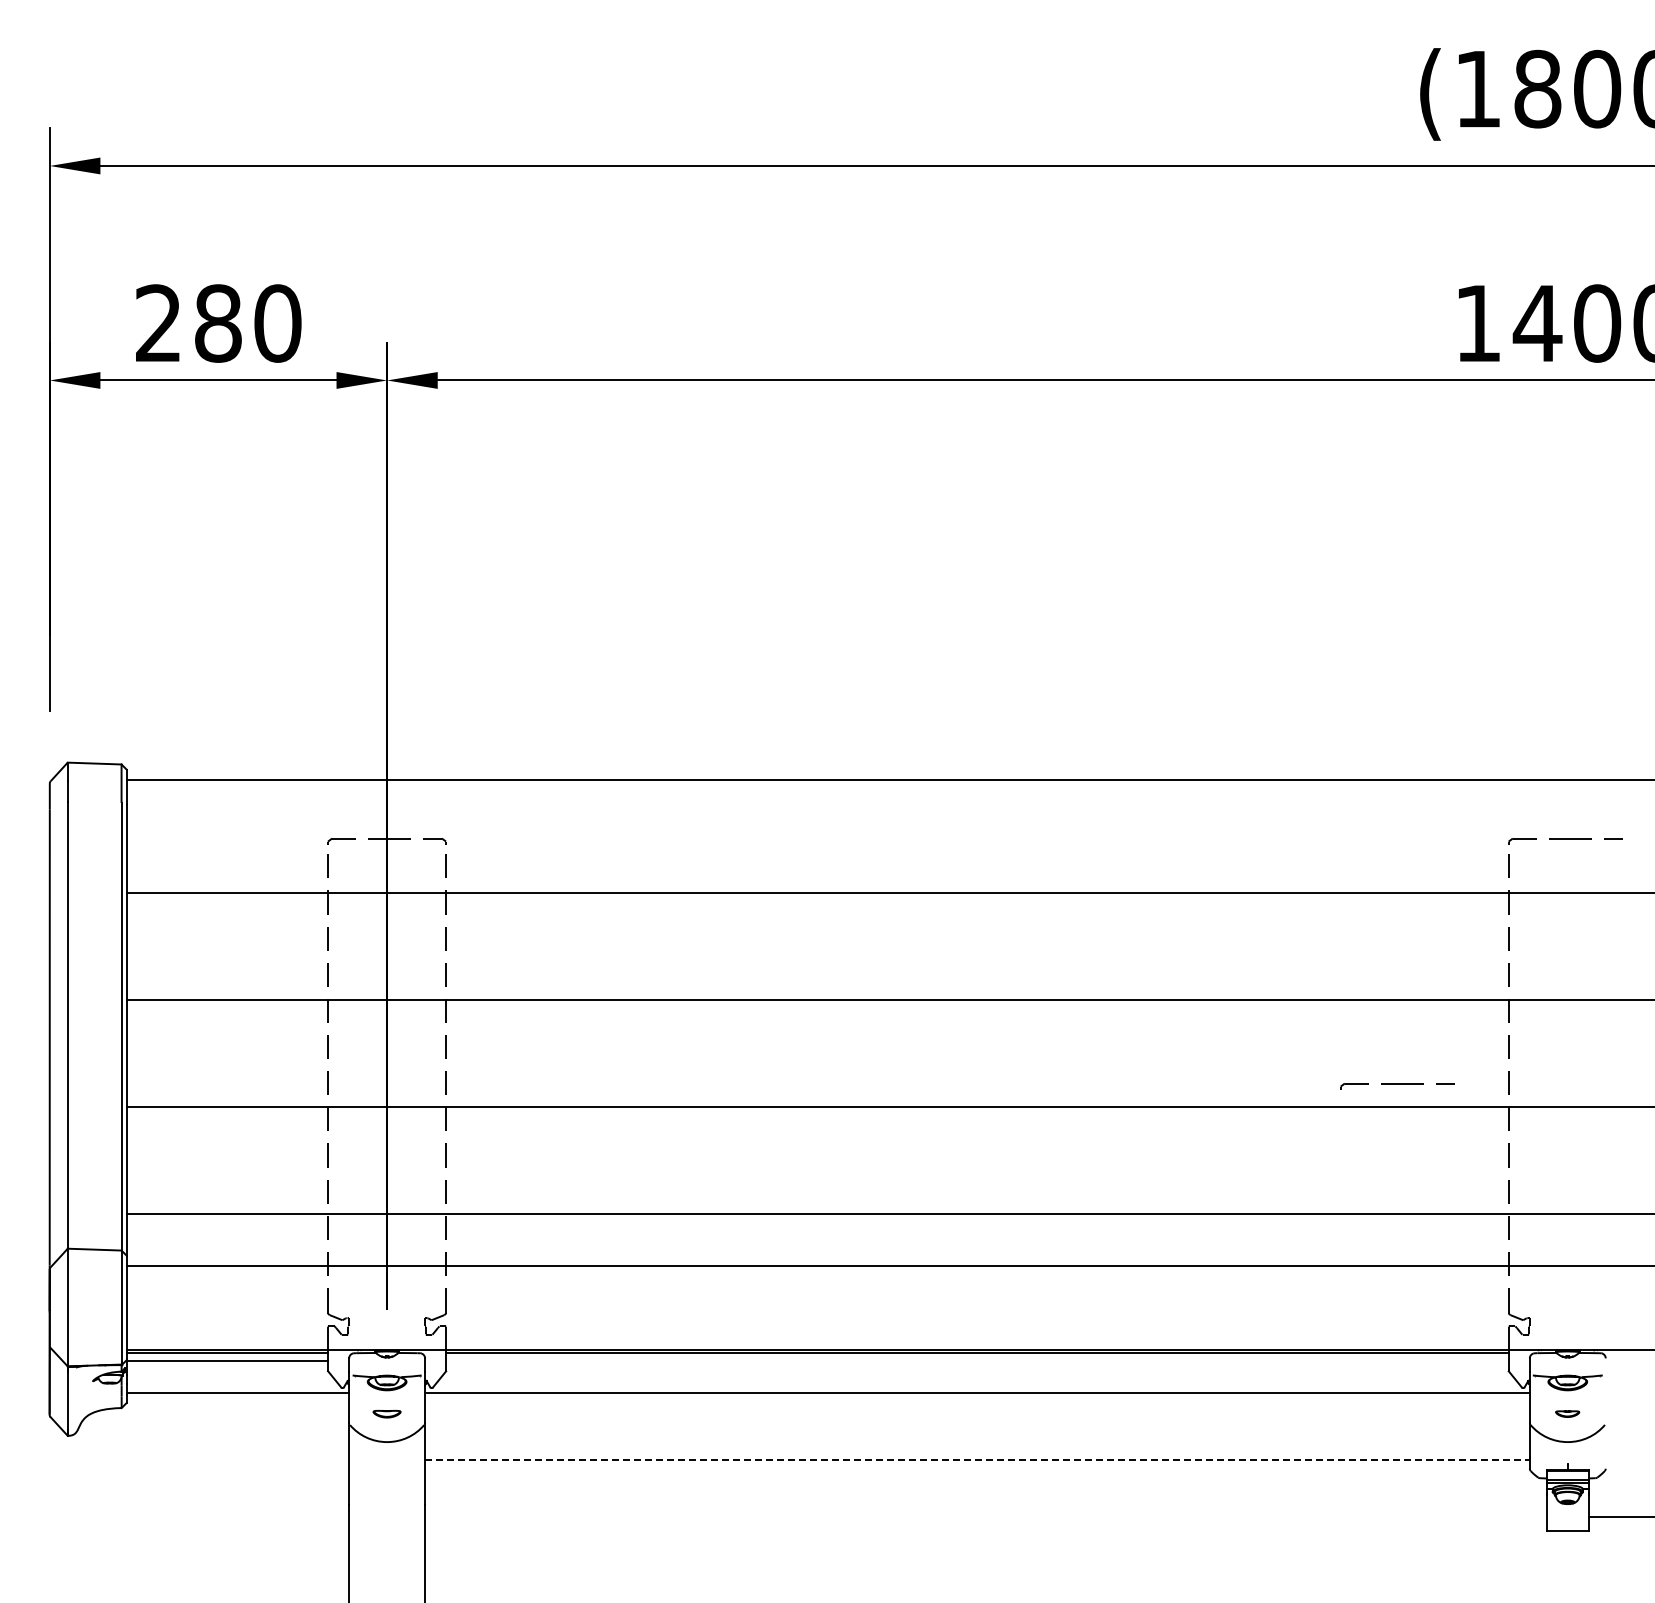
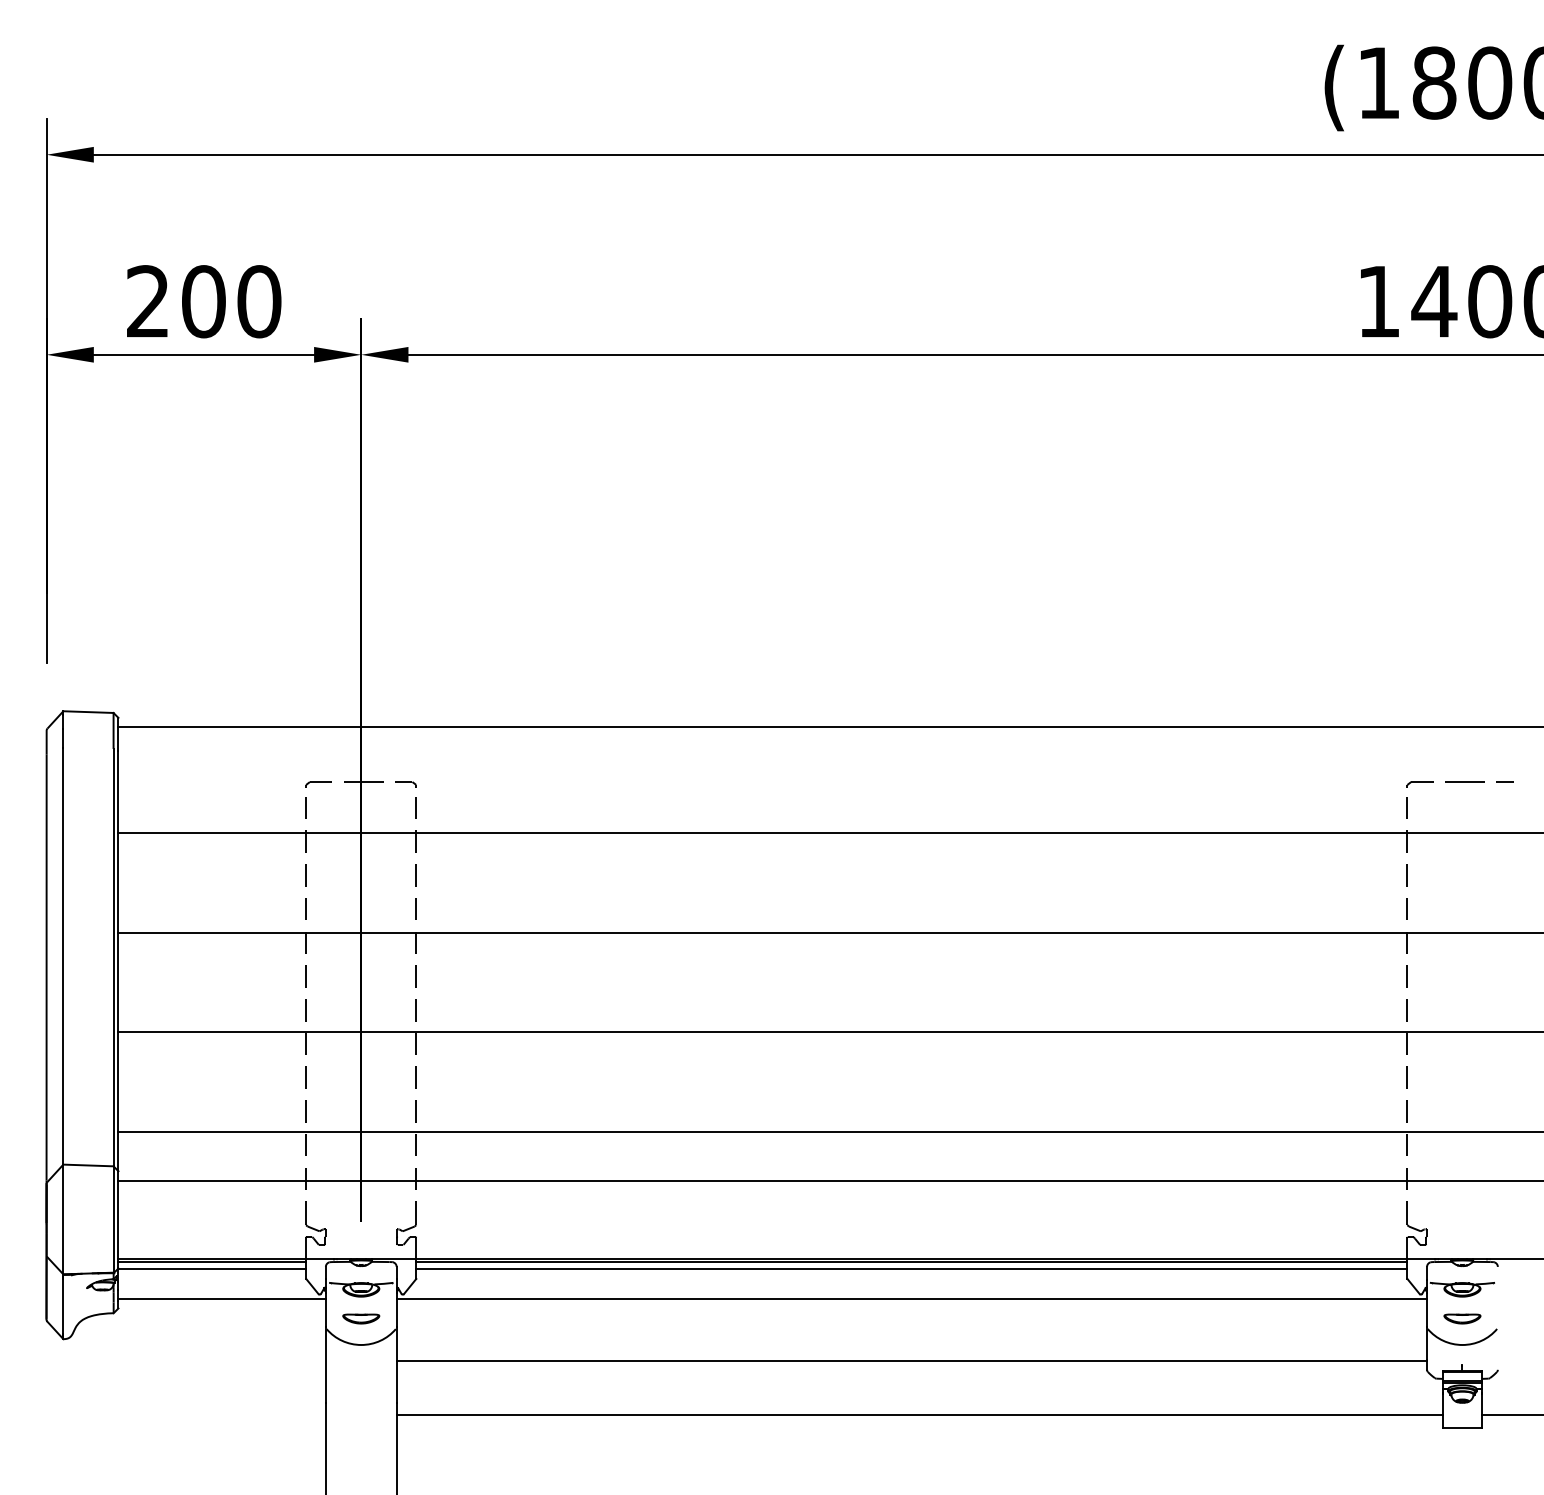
text: (217, 323) -> (203, 301), 280 -> 200
part: (1397, 1086) -> (1303, 1013), removed
line: (977, 1361) -> (911, 1269), added
part: (386, 1413) -> (360, 1318), size x1.43
part: (1567, 1413) -> (1462, 1318), size x1.67
line: (977, 1459) -> (911, 1361), dashed -> solid
line: (985, 1517) -> (919, 1415), added

